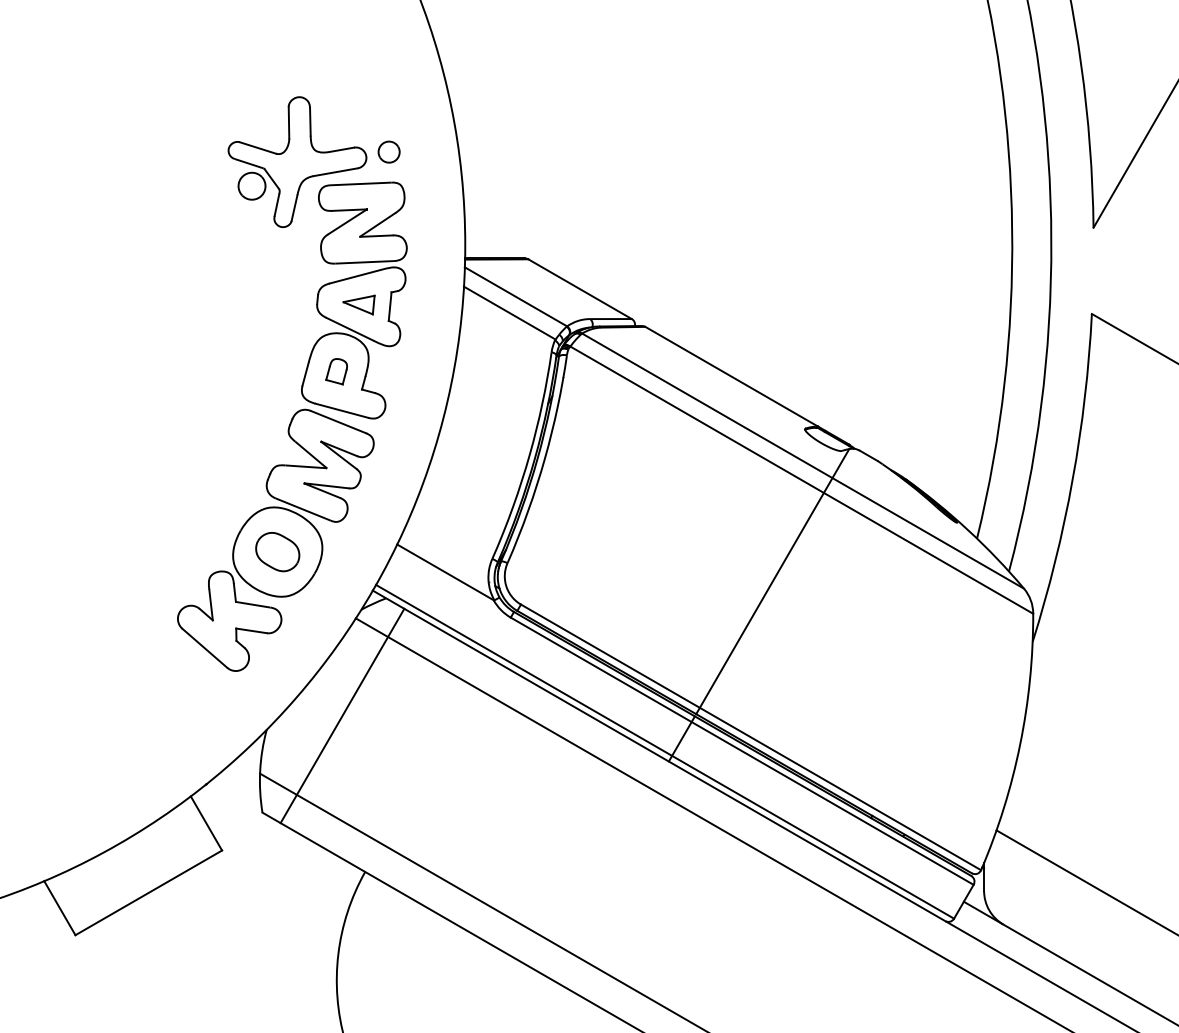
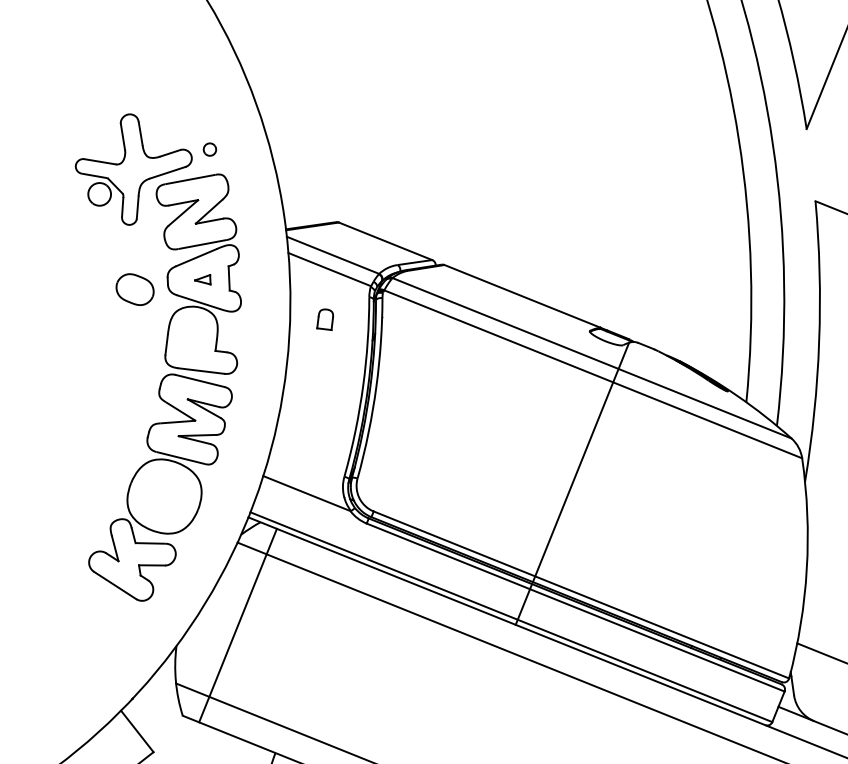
part: (388, 151) -> (209, 149), size x0.7
part: (358, 304) -> (202, 280), size x0.6
part: (336, 371) -> (324, 320), moved
part: (277, 552) -> (134, 290), moved

